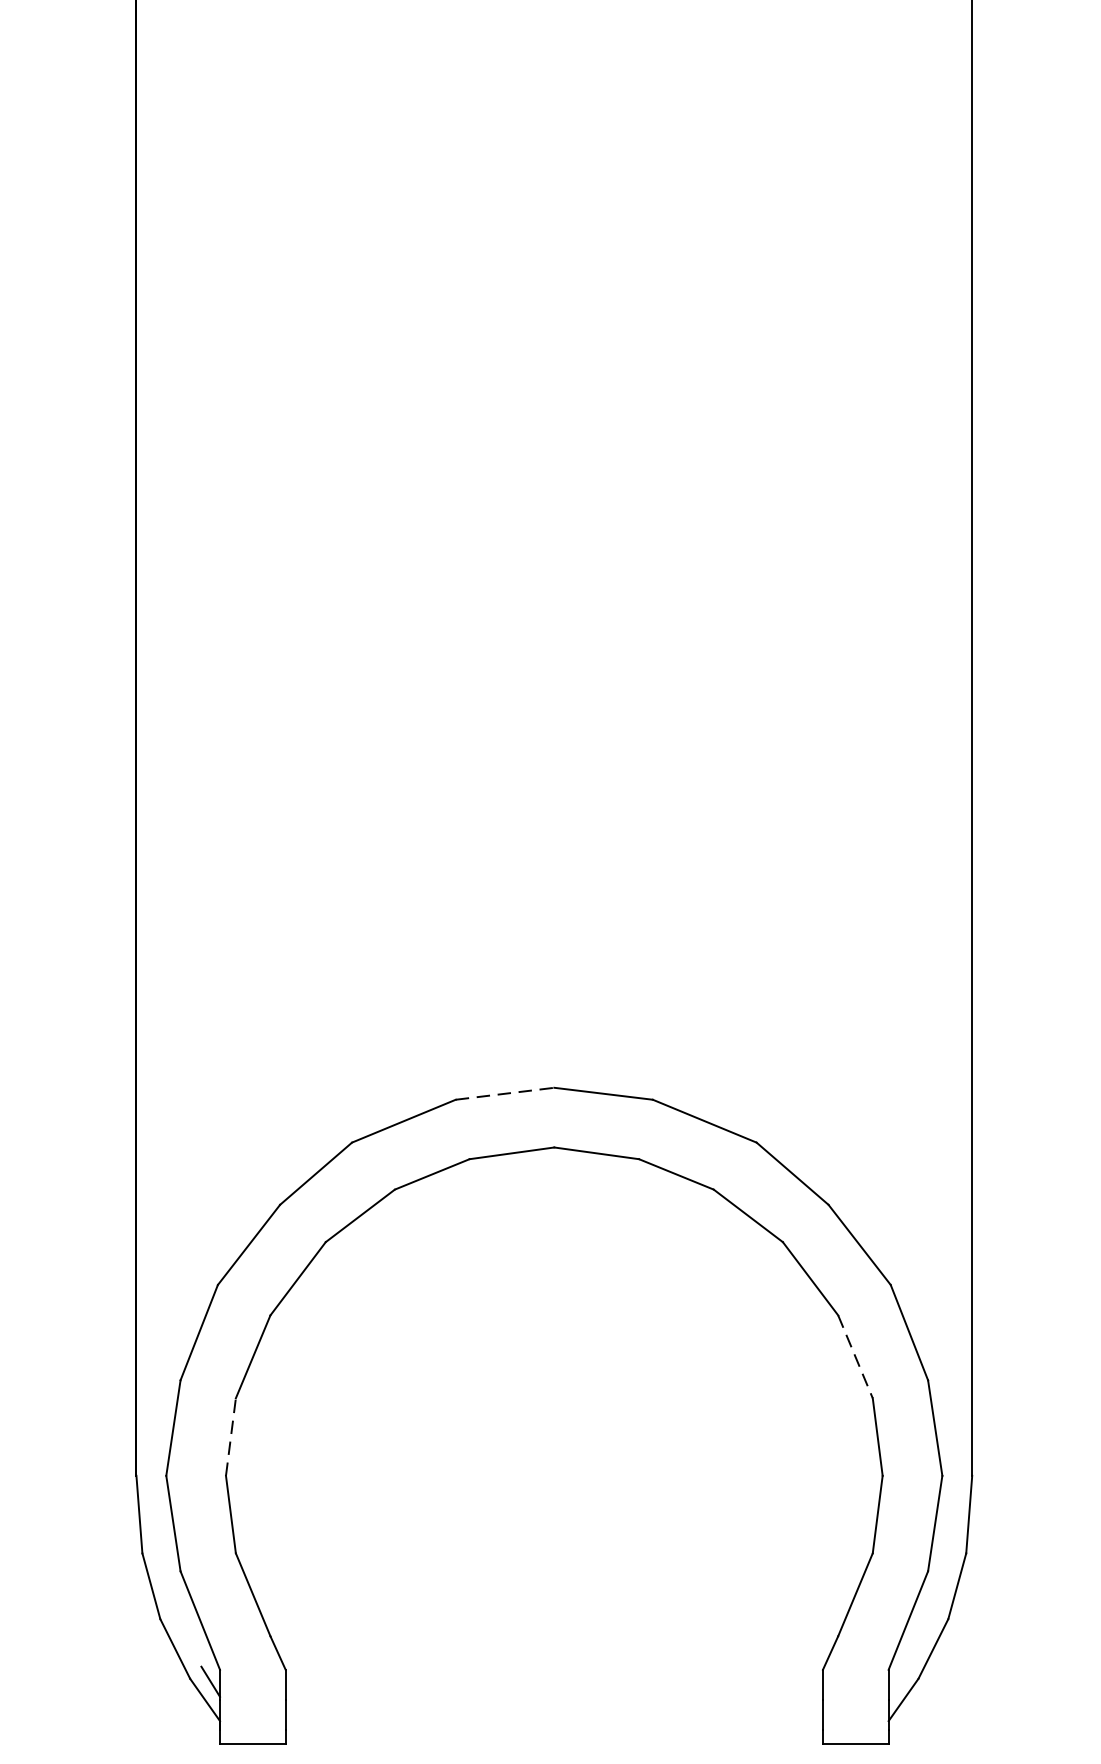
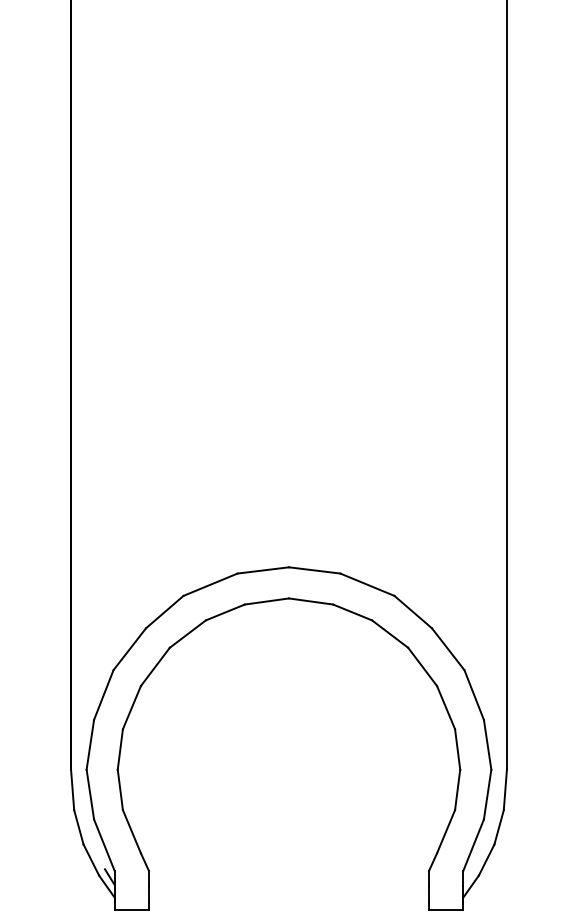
line: (505, 1093) -> (263, 570), dashed -> solid
line: (856, 1358) -> (446, 708), dashed -> solid
line: (231, 1435) -> (120, 748), dashed -> solid

